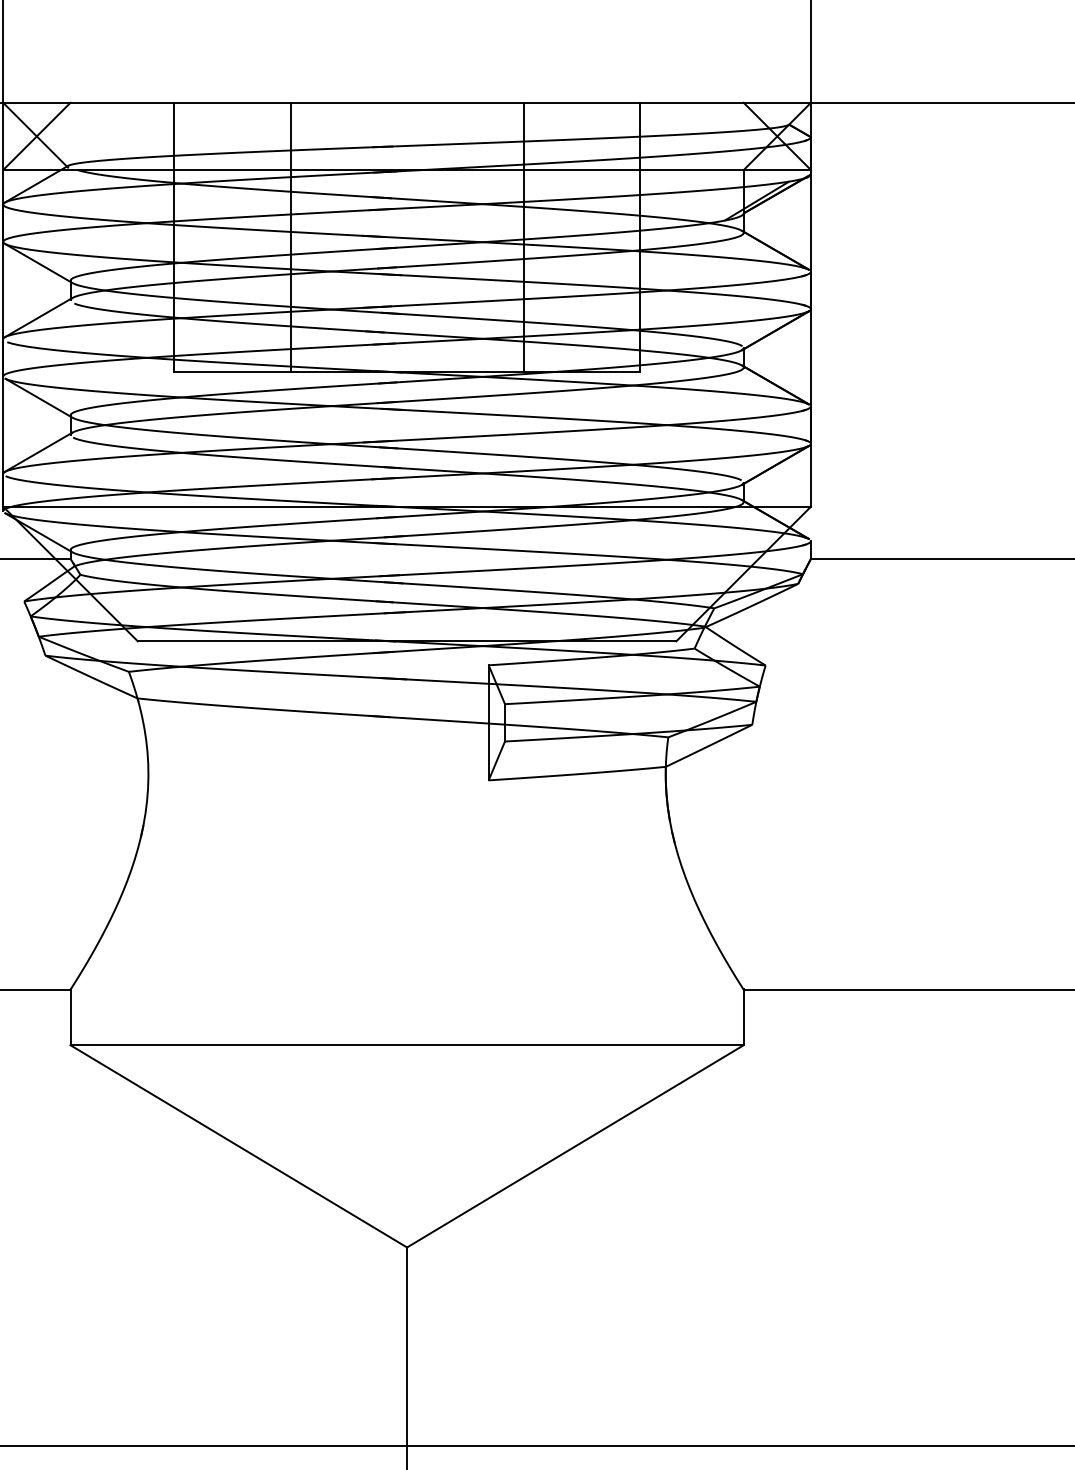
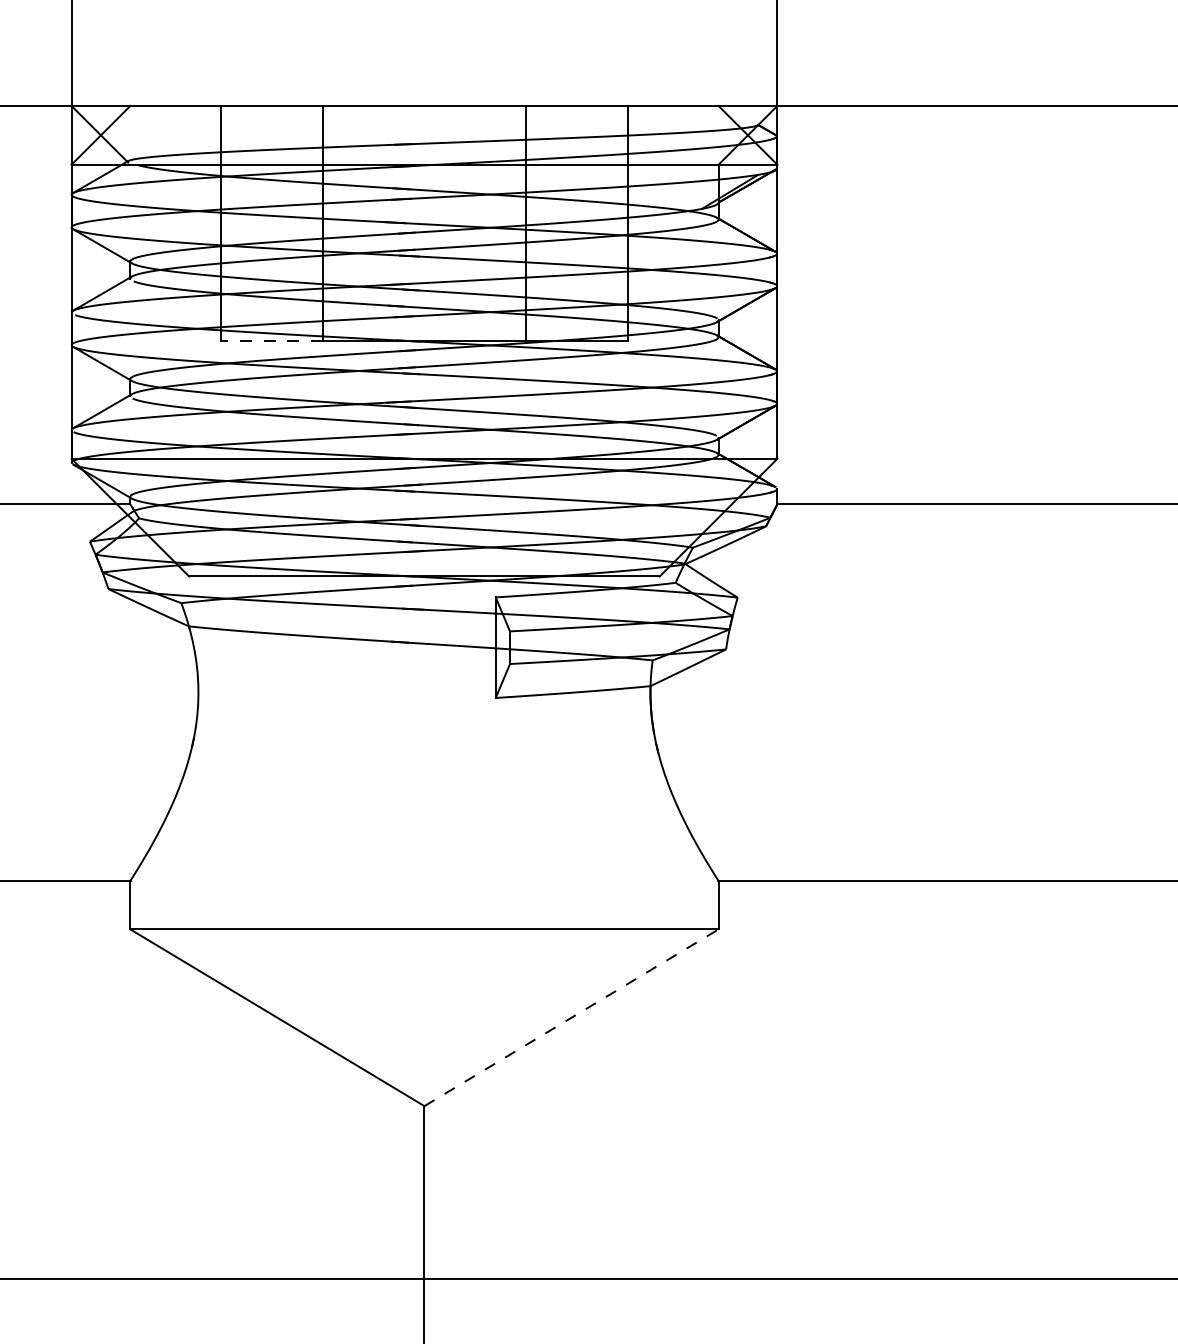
line: (232, 372) -> (271, 341), solid -> dashed
line: (575, 1146) -> (571, 1017), solid -> dashed

